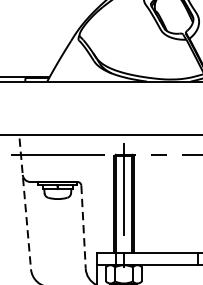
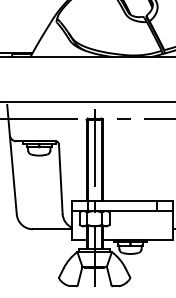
line: (25, 203) -> (12, 159), dashed -> solid
line: (83, 227) -> (60, 179), dashed -> solid

